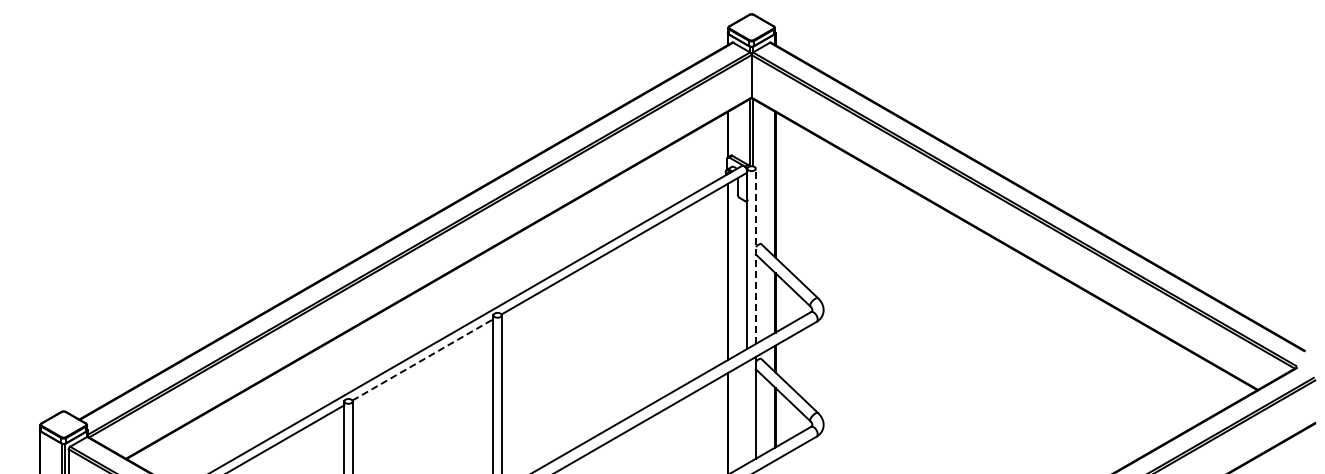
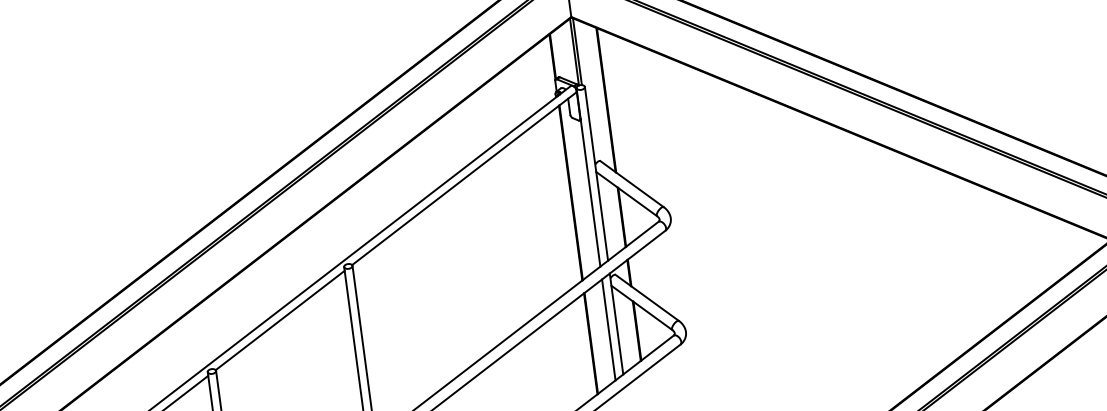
line: (755, 256) -> (596, 174), dashed -> solid
line: (423, 359) -> (280, 320), dashed -> solid
line: (747, 412) -> (608, 329), added

